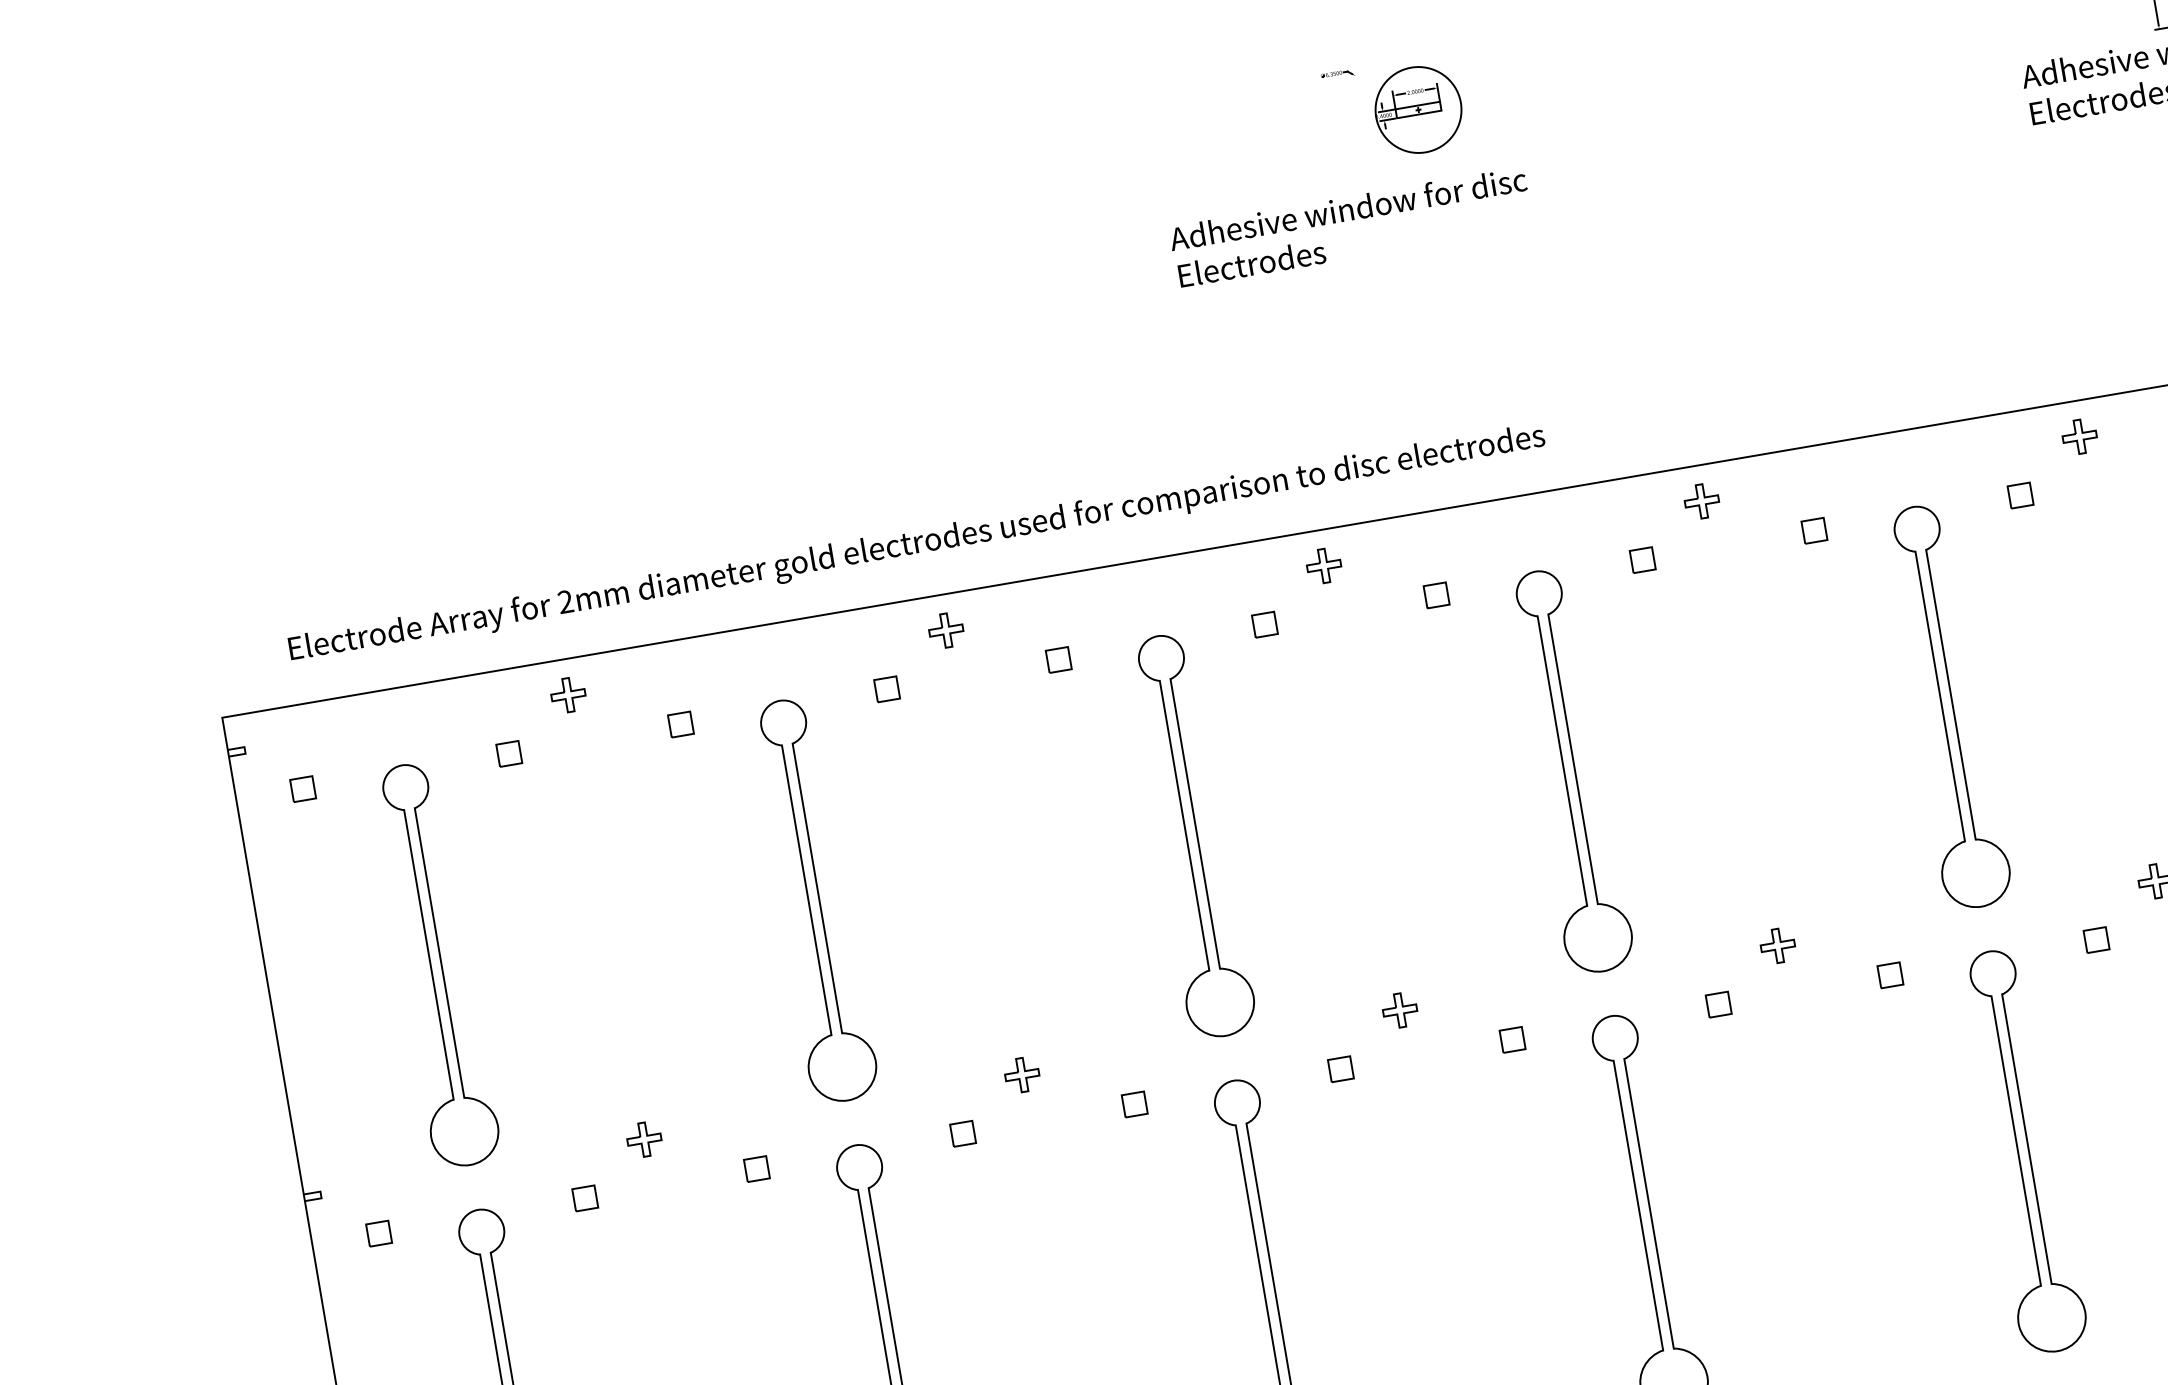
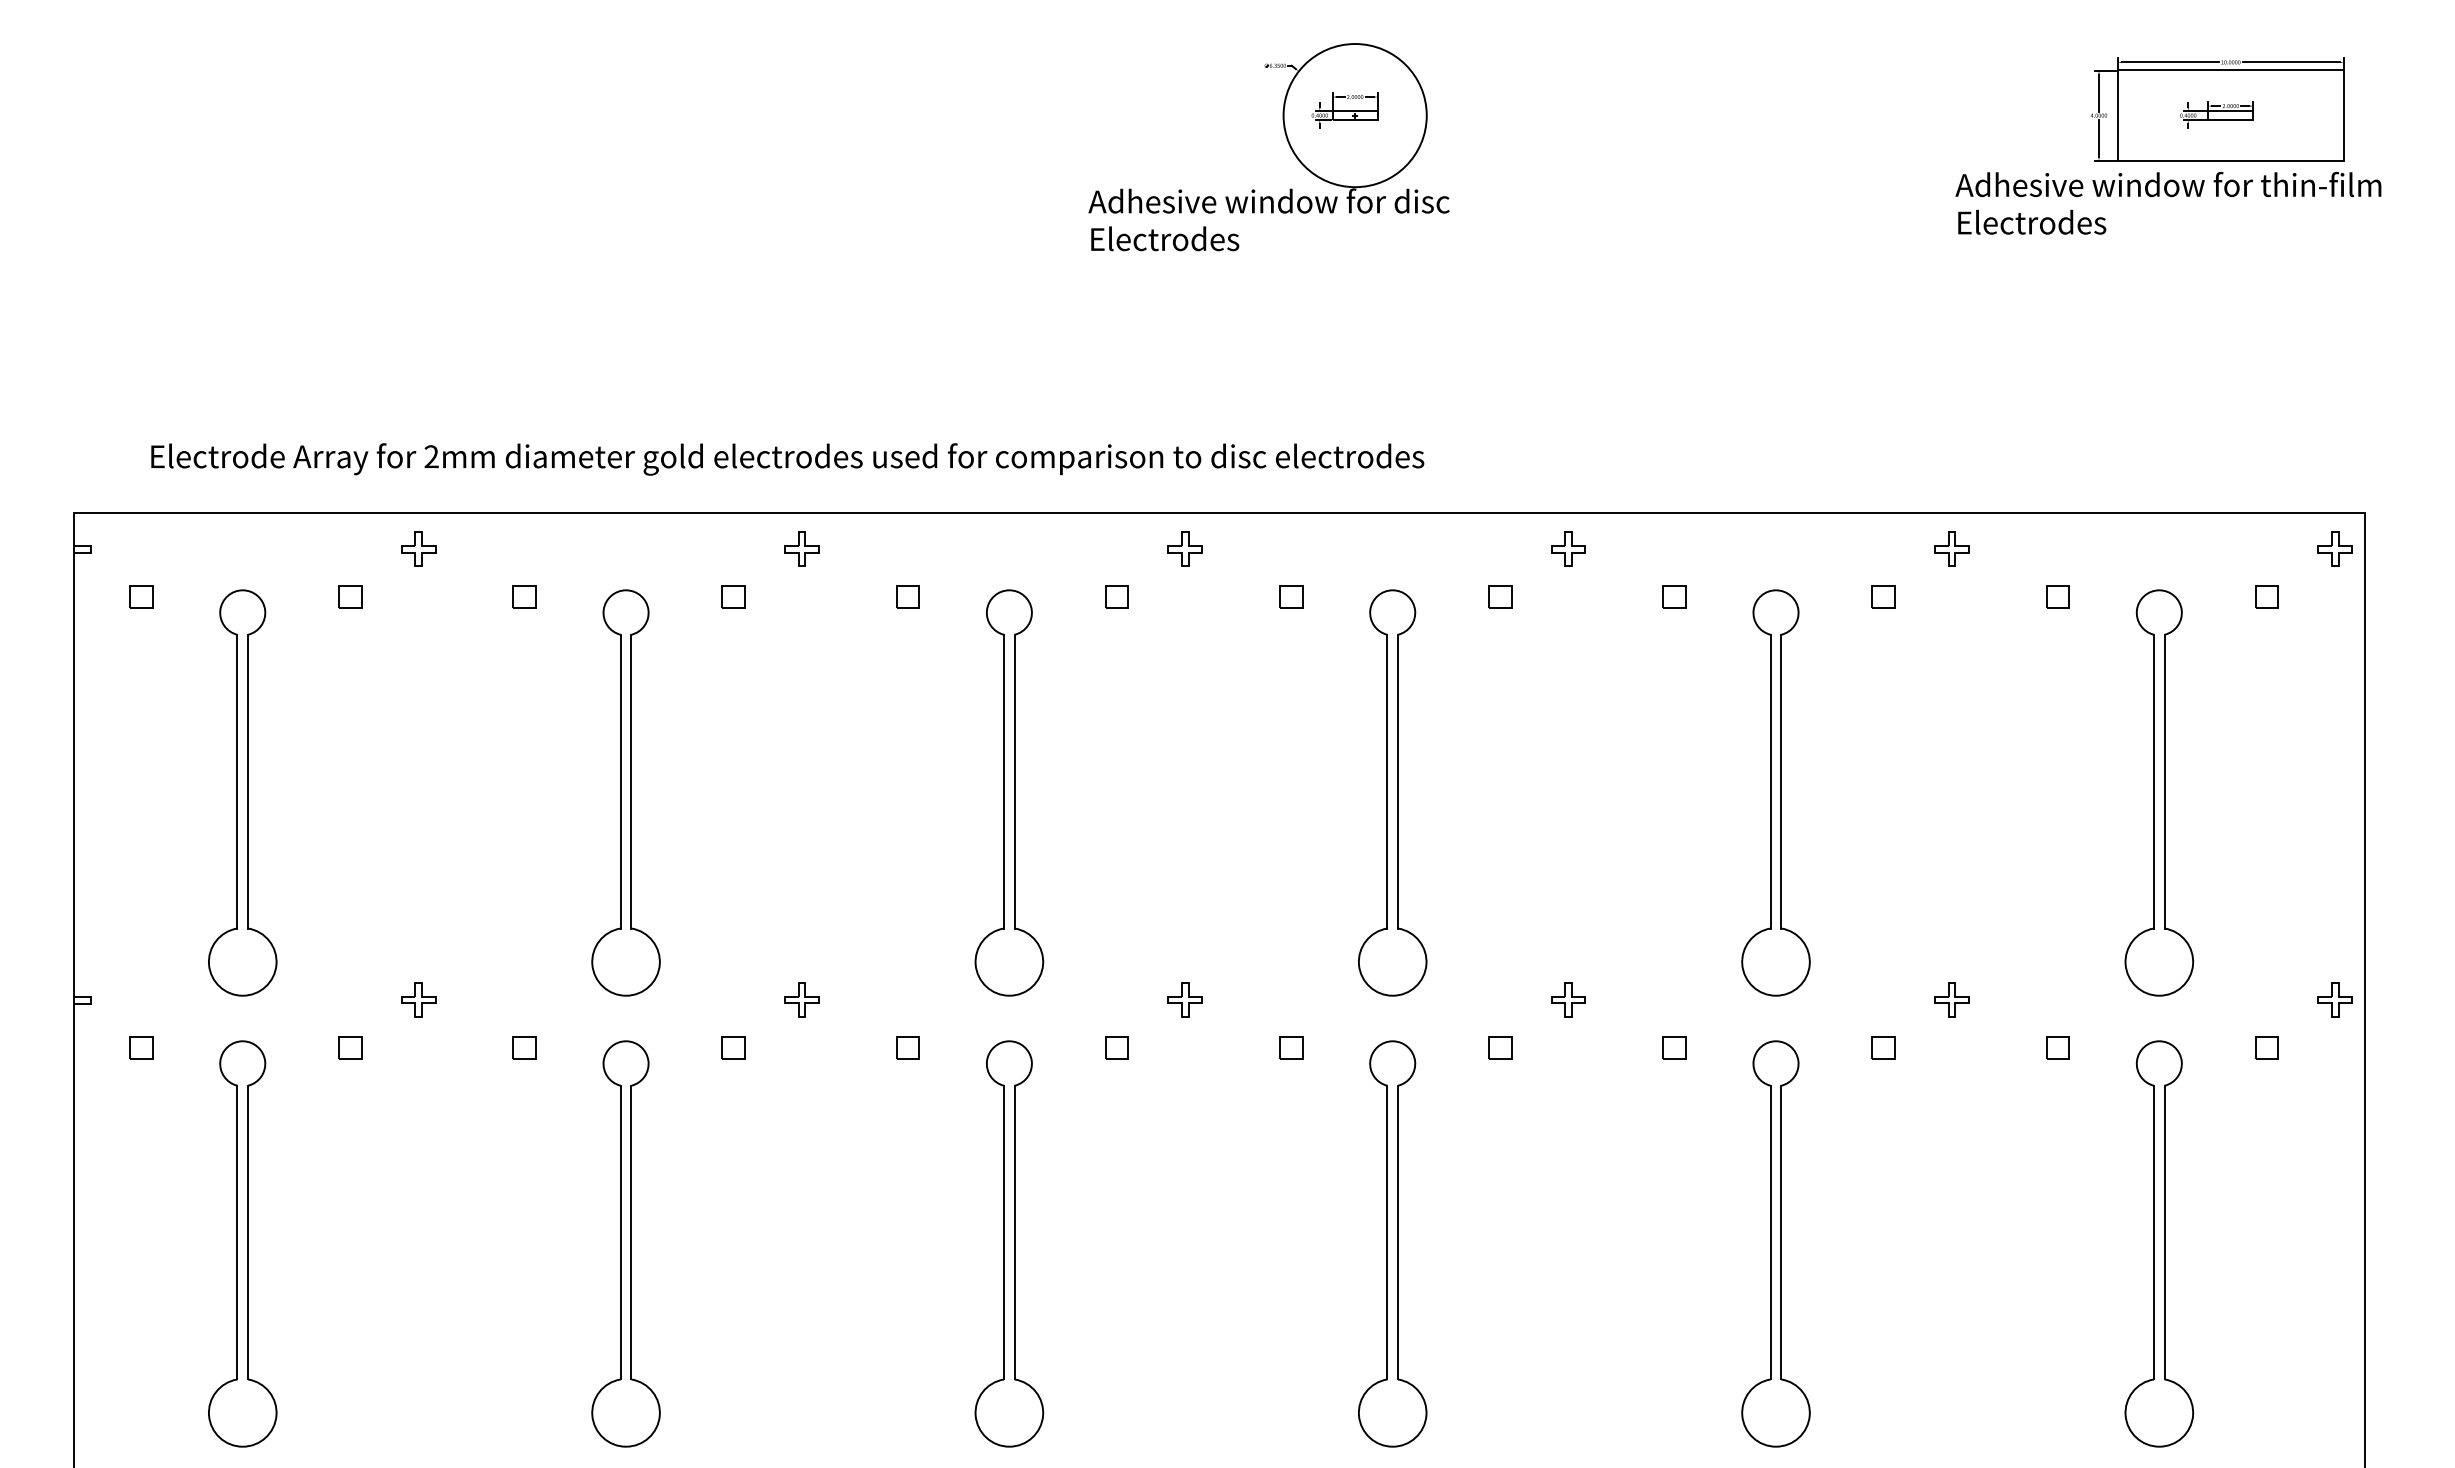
circle: (1417, 110) -> (1354, 115), size x1.67

